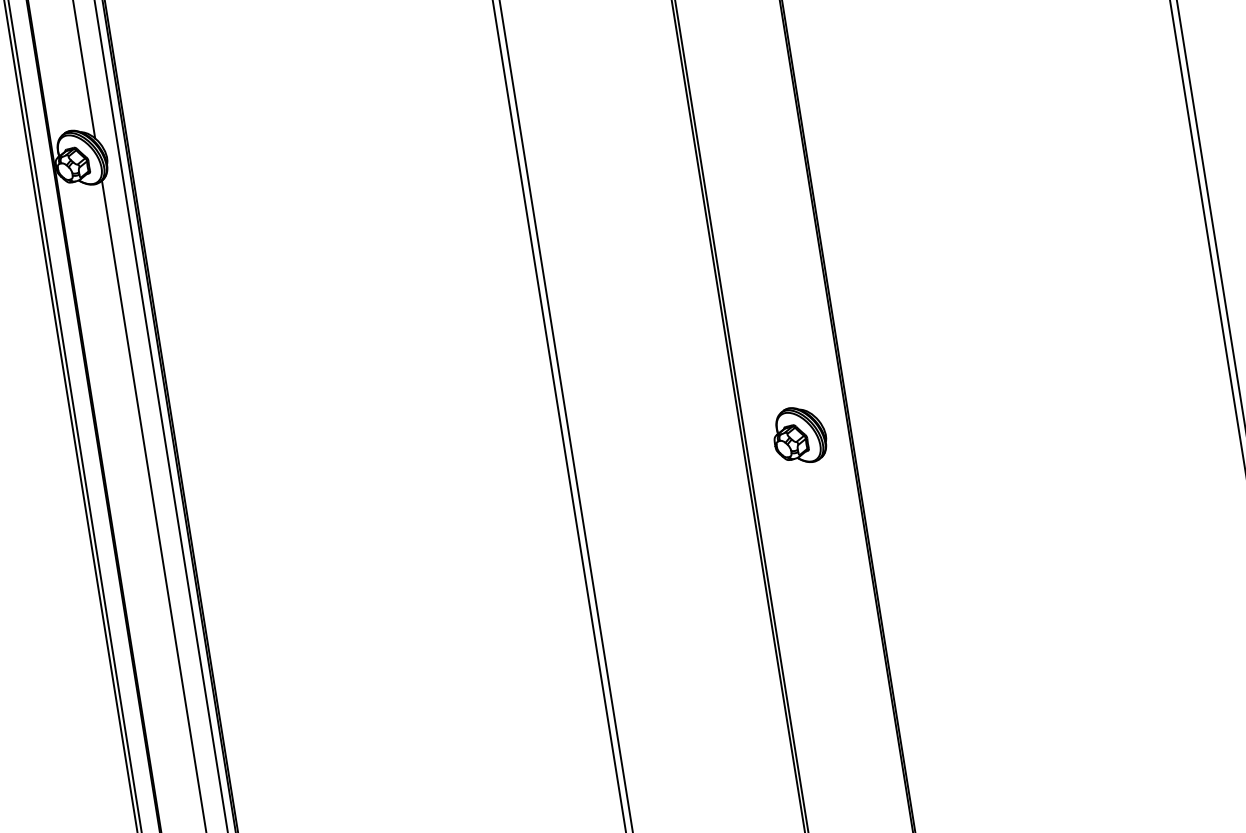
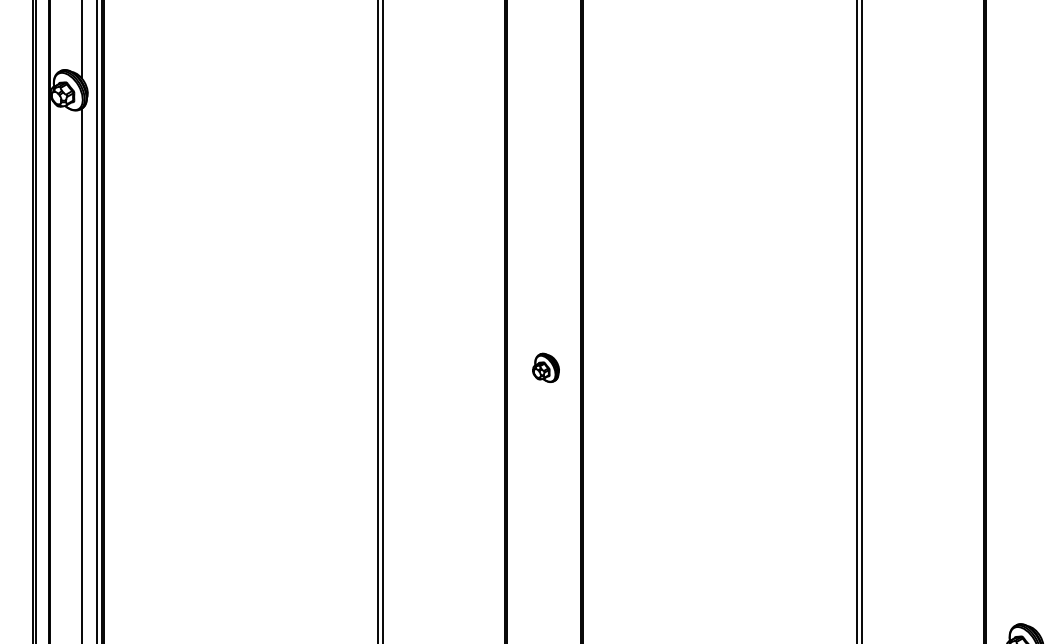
part: (798, 434) -> (545, 367), size x0.7

